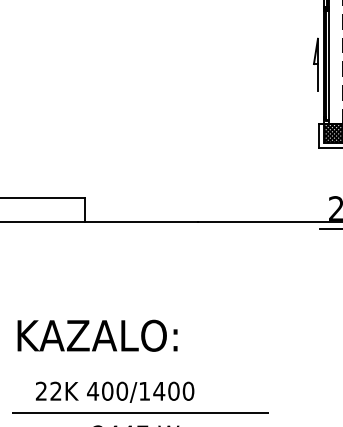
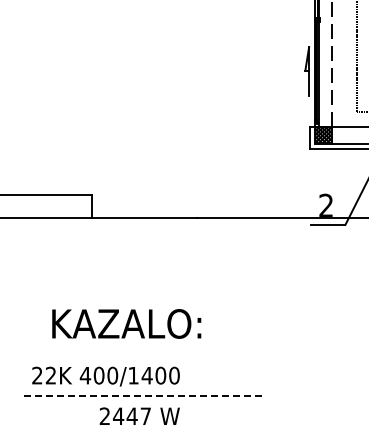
text: (97, 335) -> (126, 323), moved
text: (114, 392) -> (105, 376), moved
line: (141, 413) -> (144, 396), solid -> dashed

